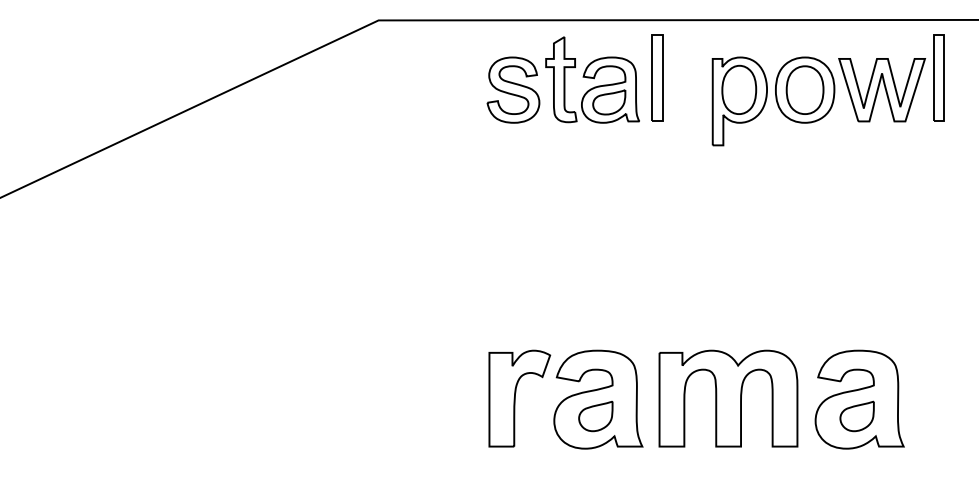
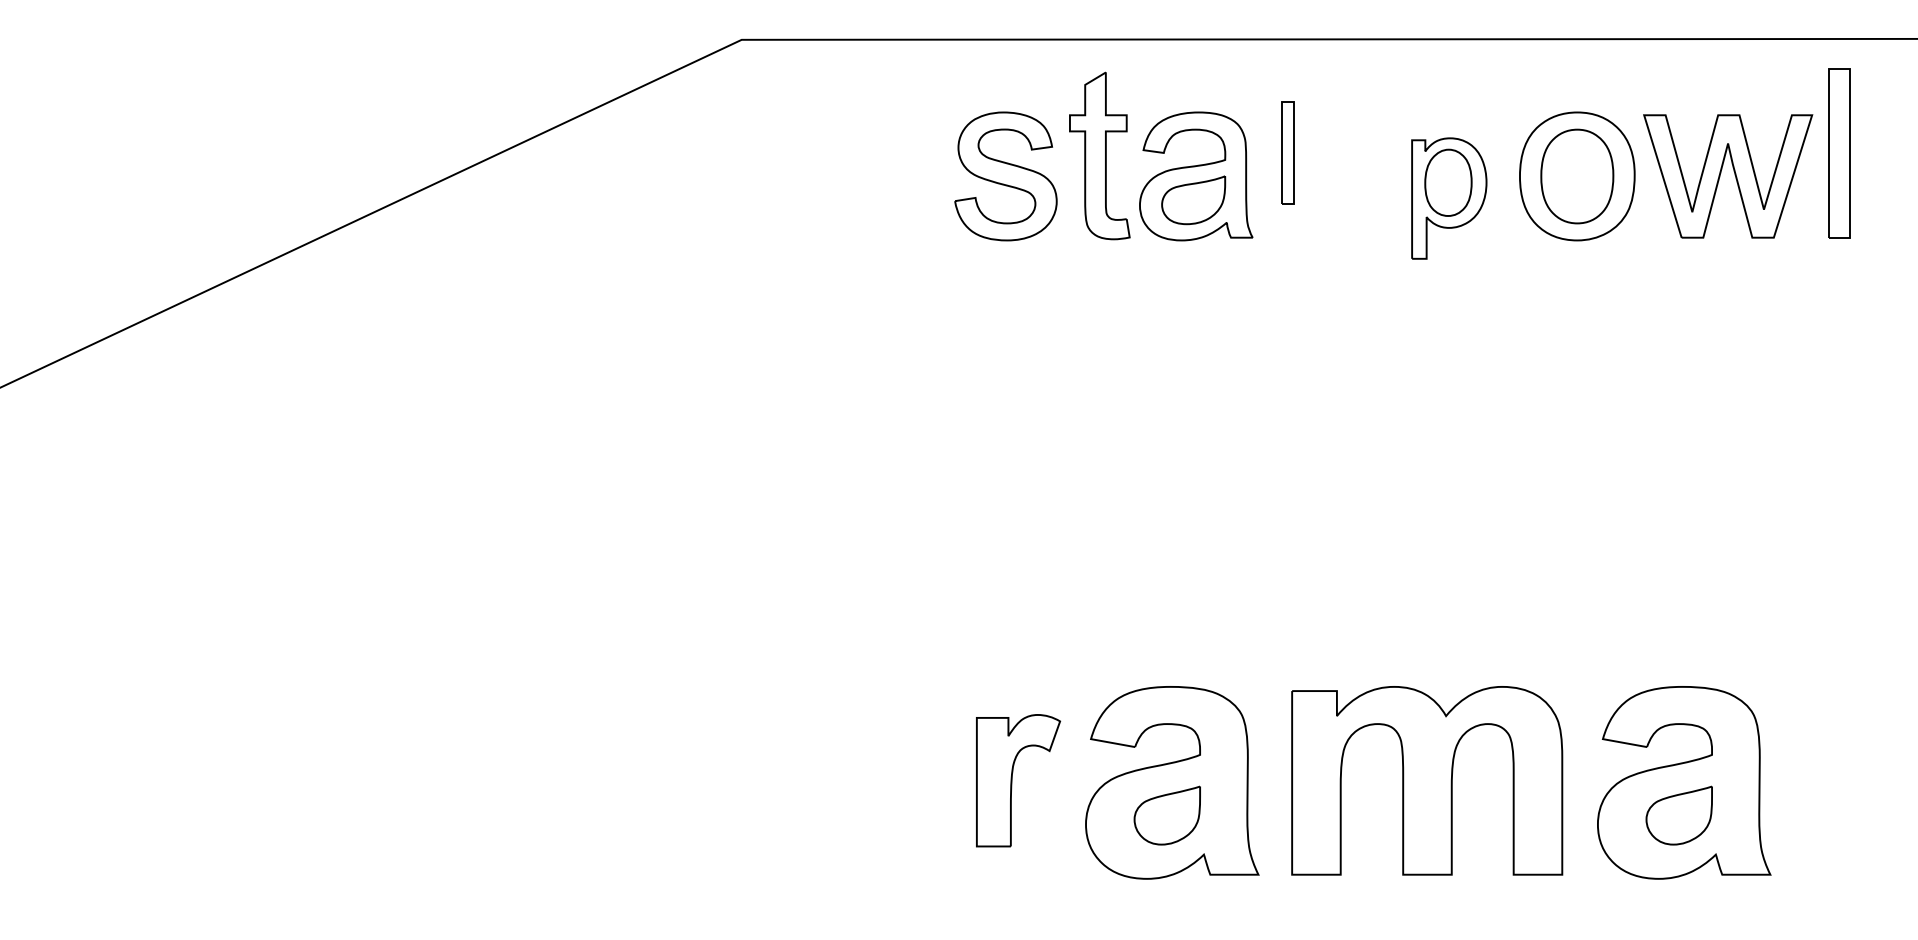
part: (657, 77) -> (1288, 151), size x0.6
part: (739, 101) -> (1448, 198), size x0.7
part: (519, 398) -> (1017, 780), size x0.7

